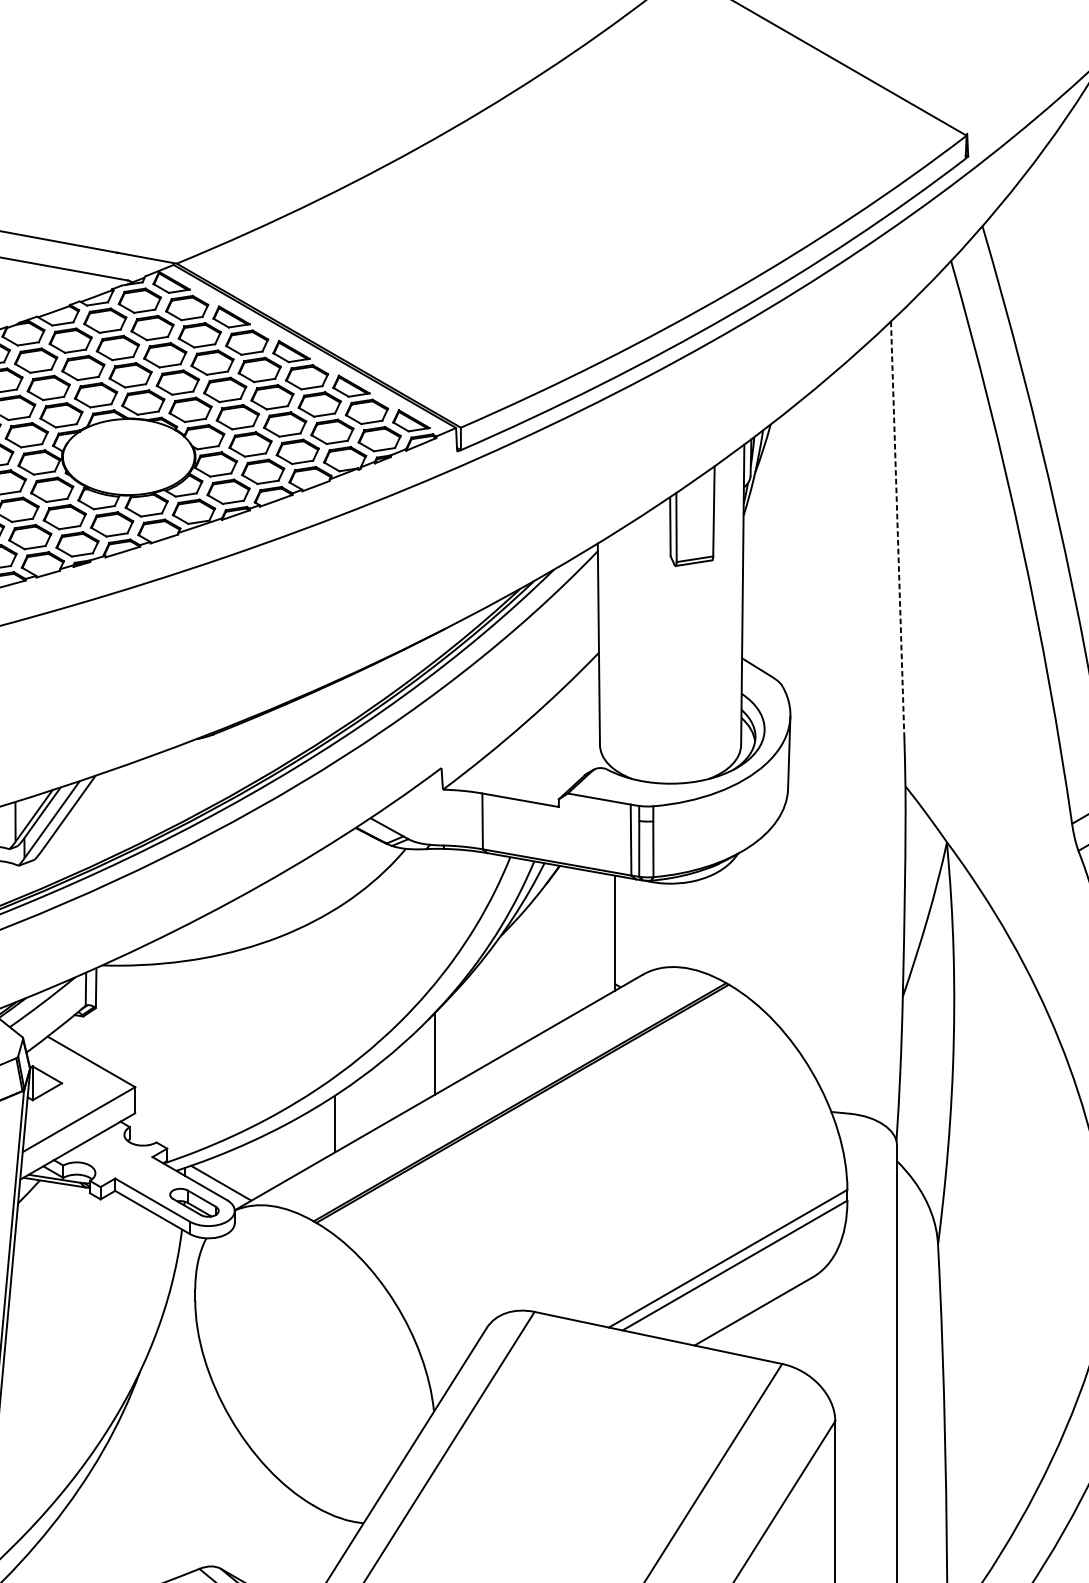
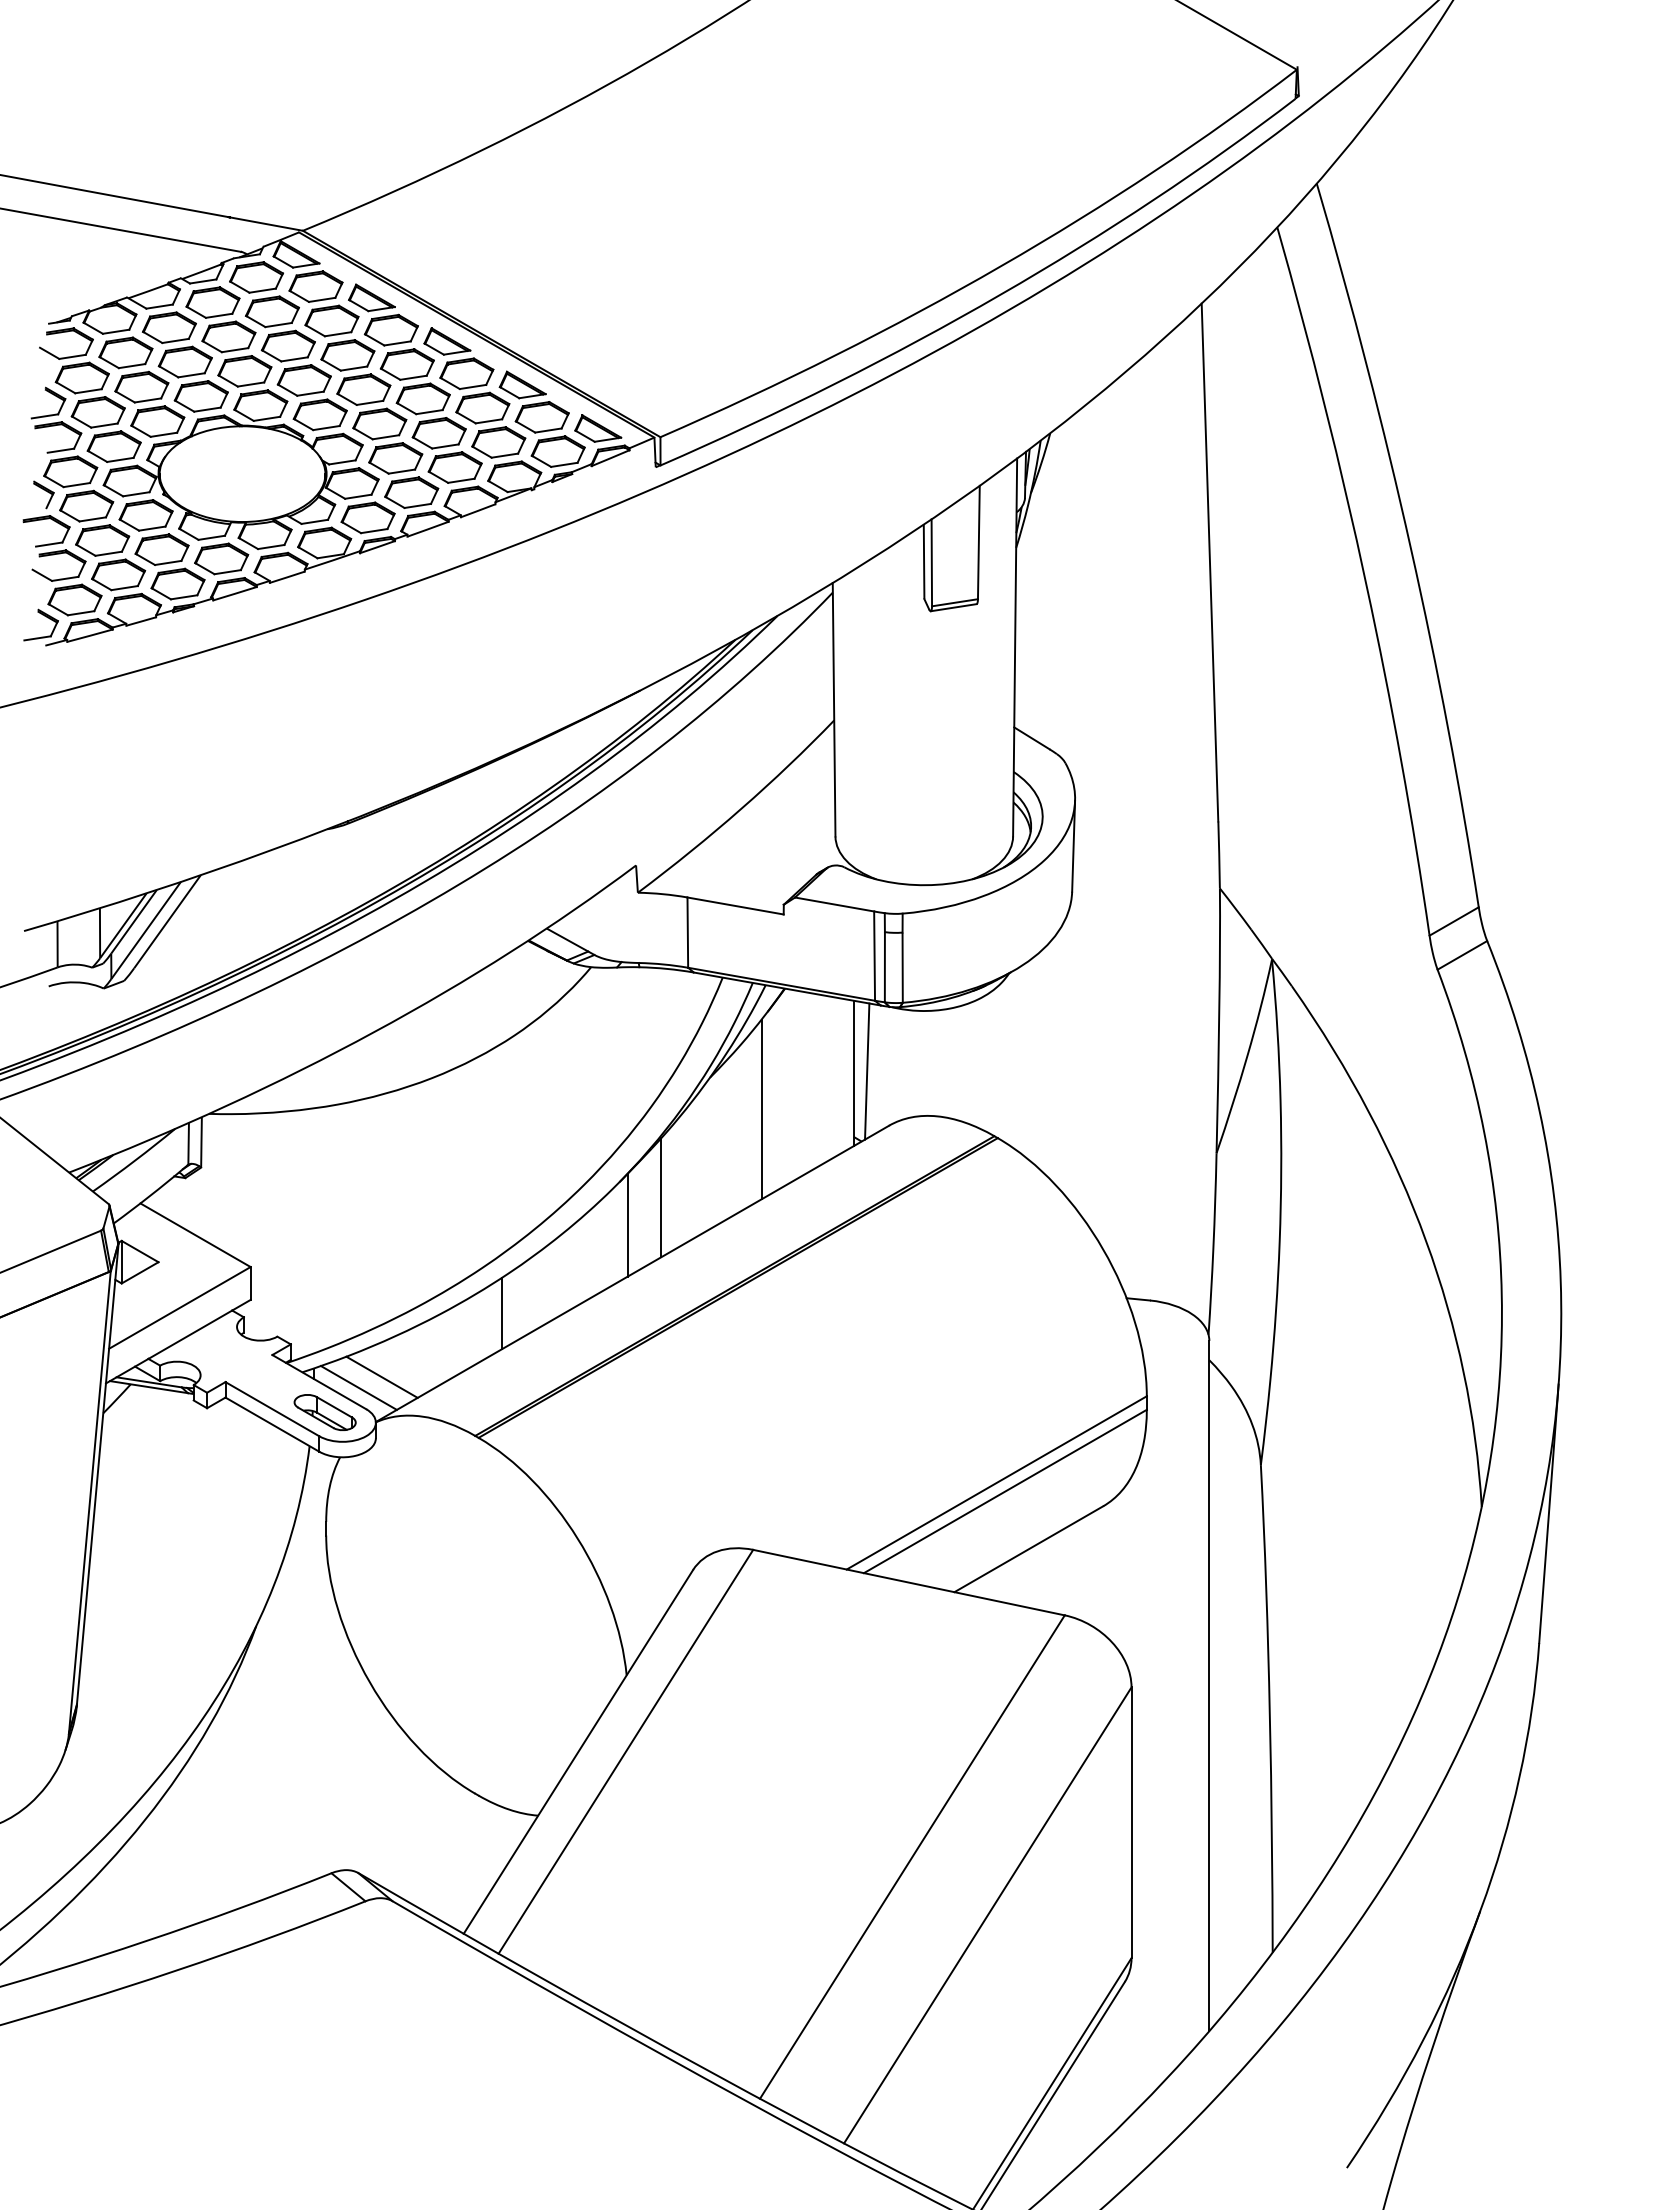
line: (898, 528) -> (1210, 563), dashed -> solid
line: (625, 931) -> (867, 1071), added
line: (541, 961) -> (761, 1109), added
line: (461, 1031) -> (661, 1197), added
line: (239, 1174) -> (381, 1376), added

